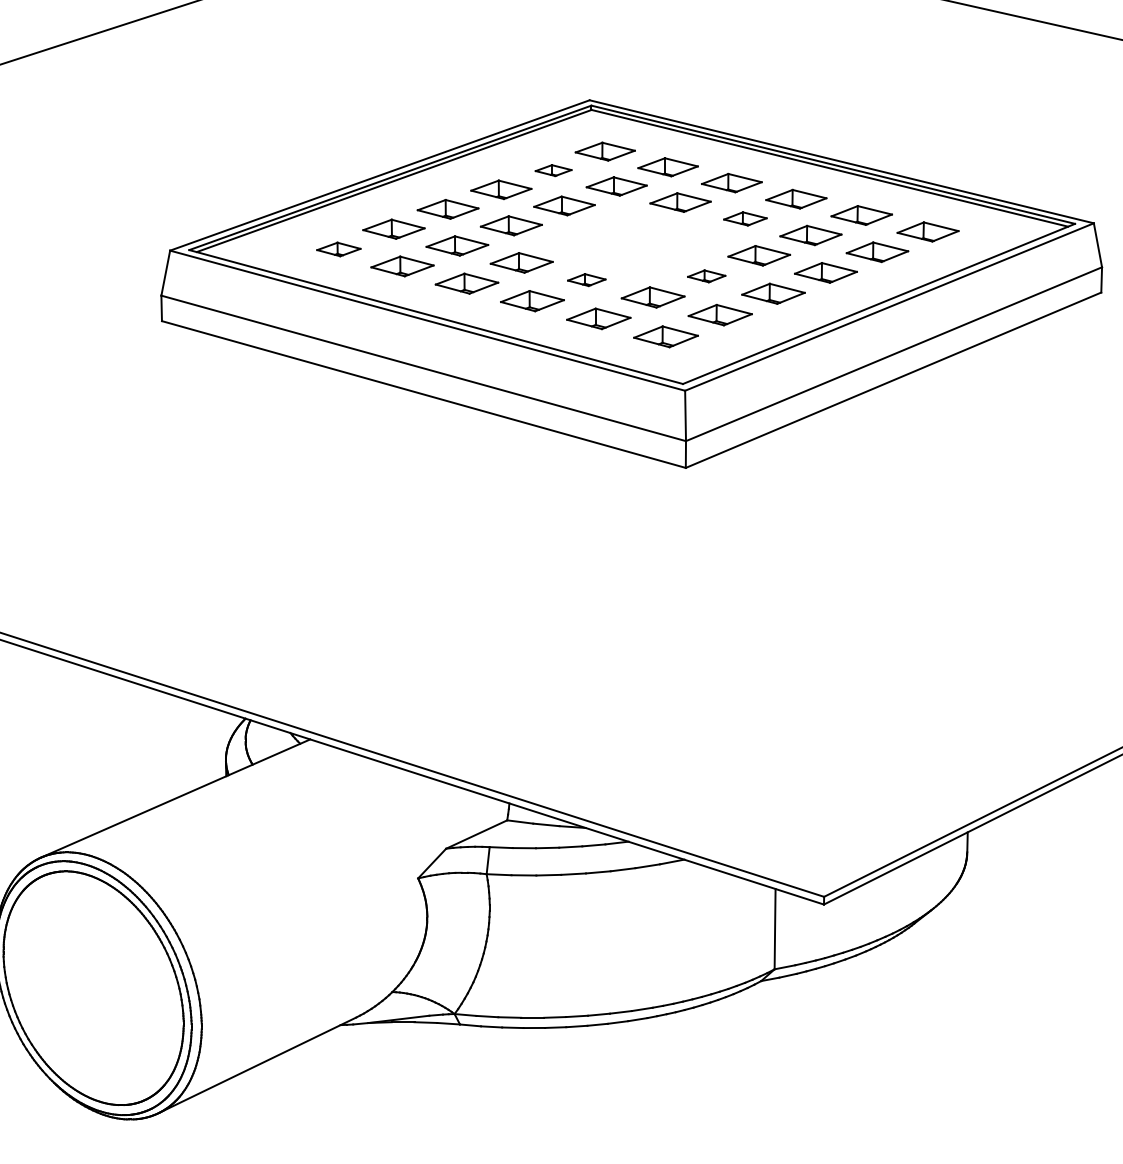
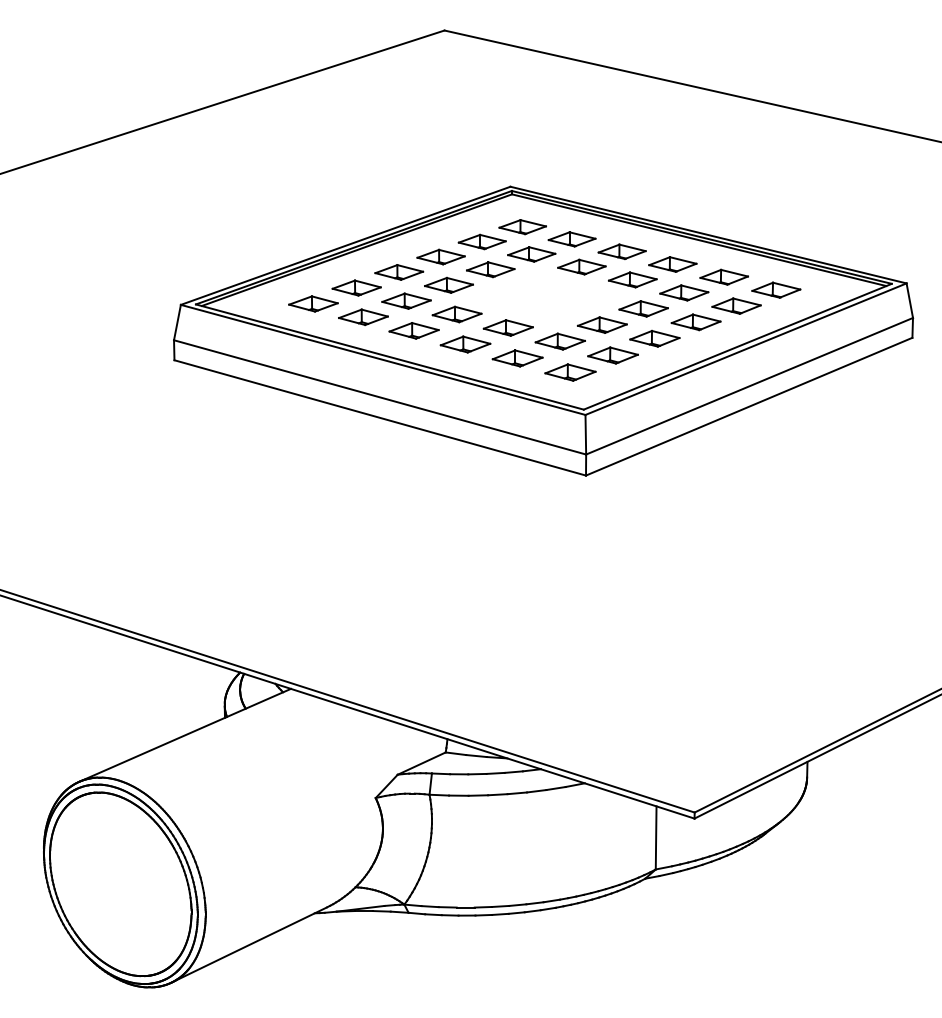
part: (552, 169) -> (481, 241), size x1.67
part: (744, 218) -> (632, 279), size x1.43
part: (338, 248) -> (313, 303), size x1.43
part: (706, 275) -> (602, 324), size x1.67
part: (585, 279) -> (507, 327), size x1.67

